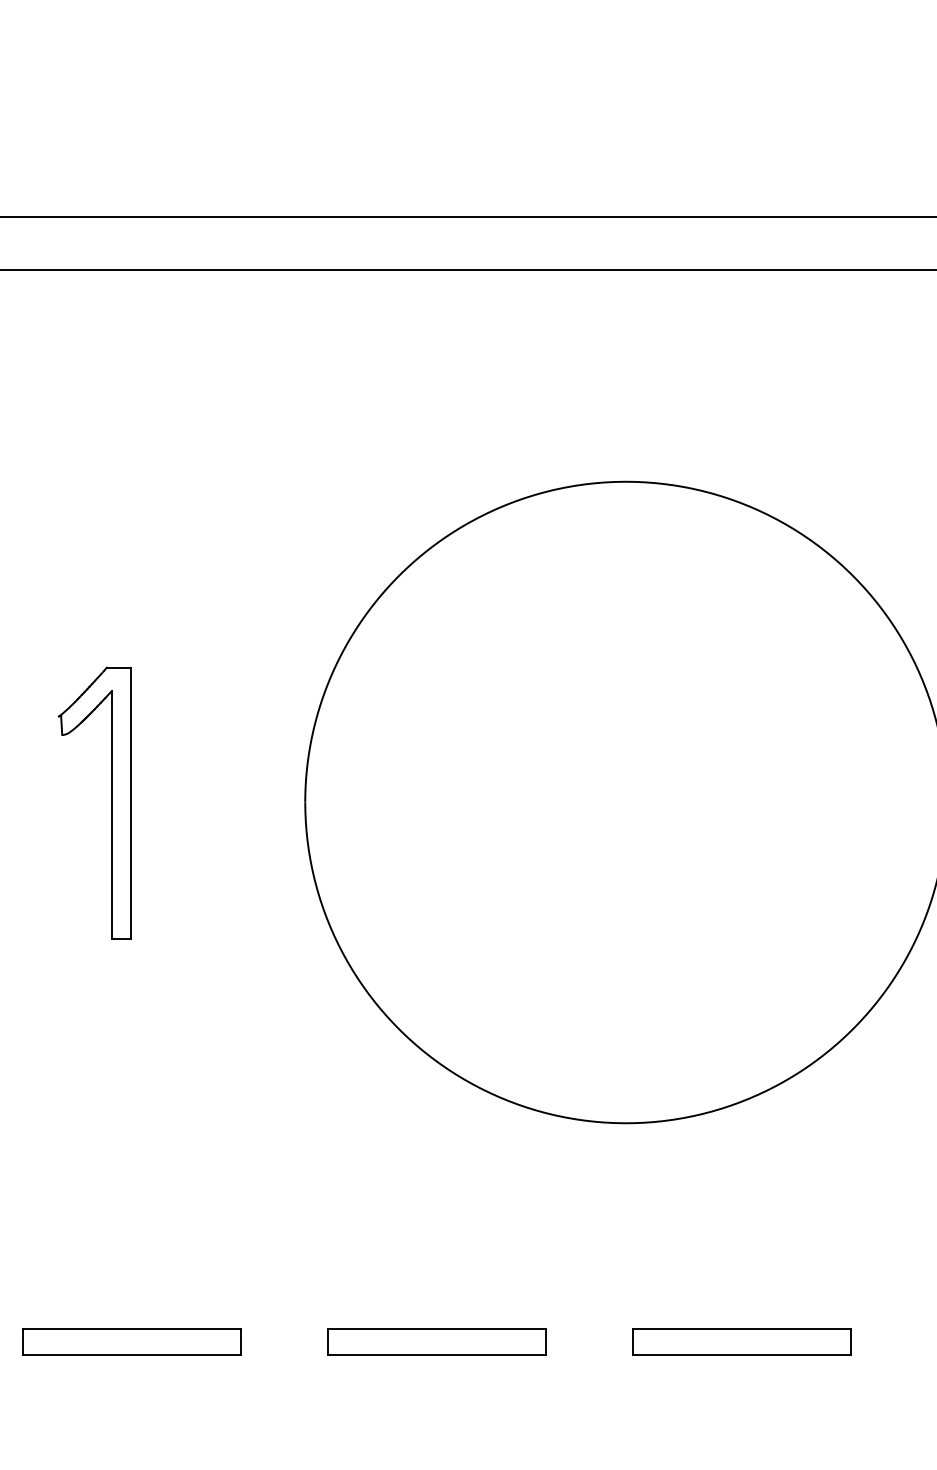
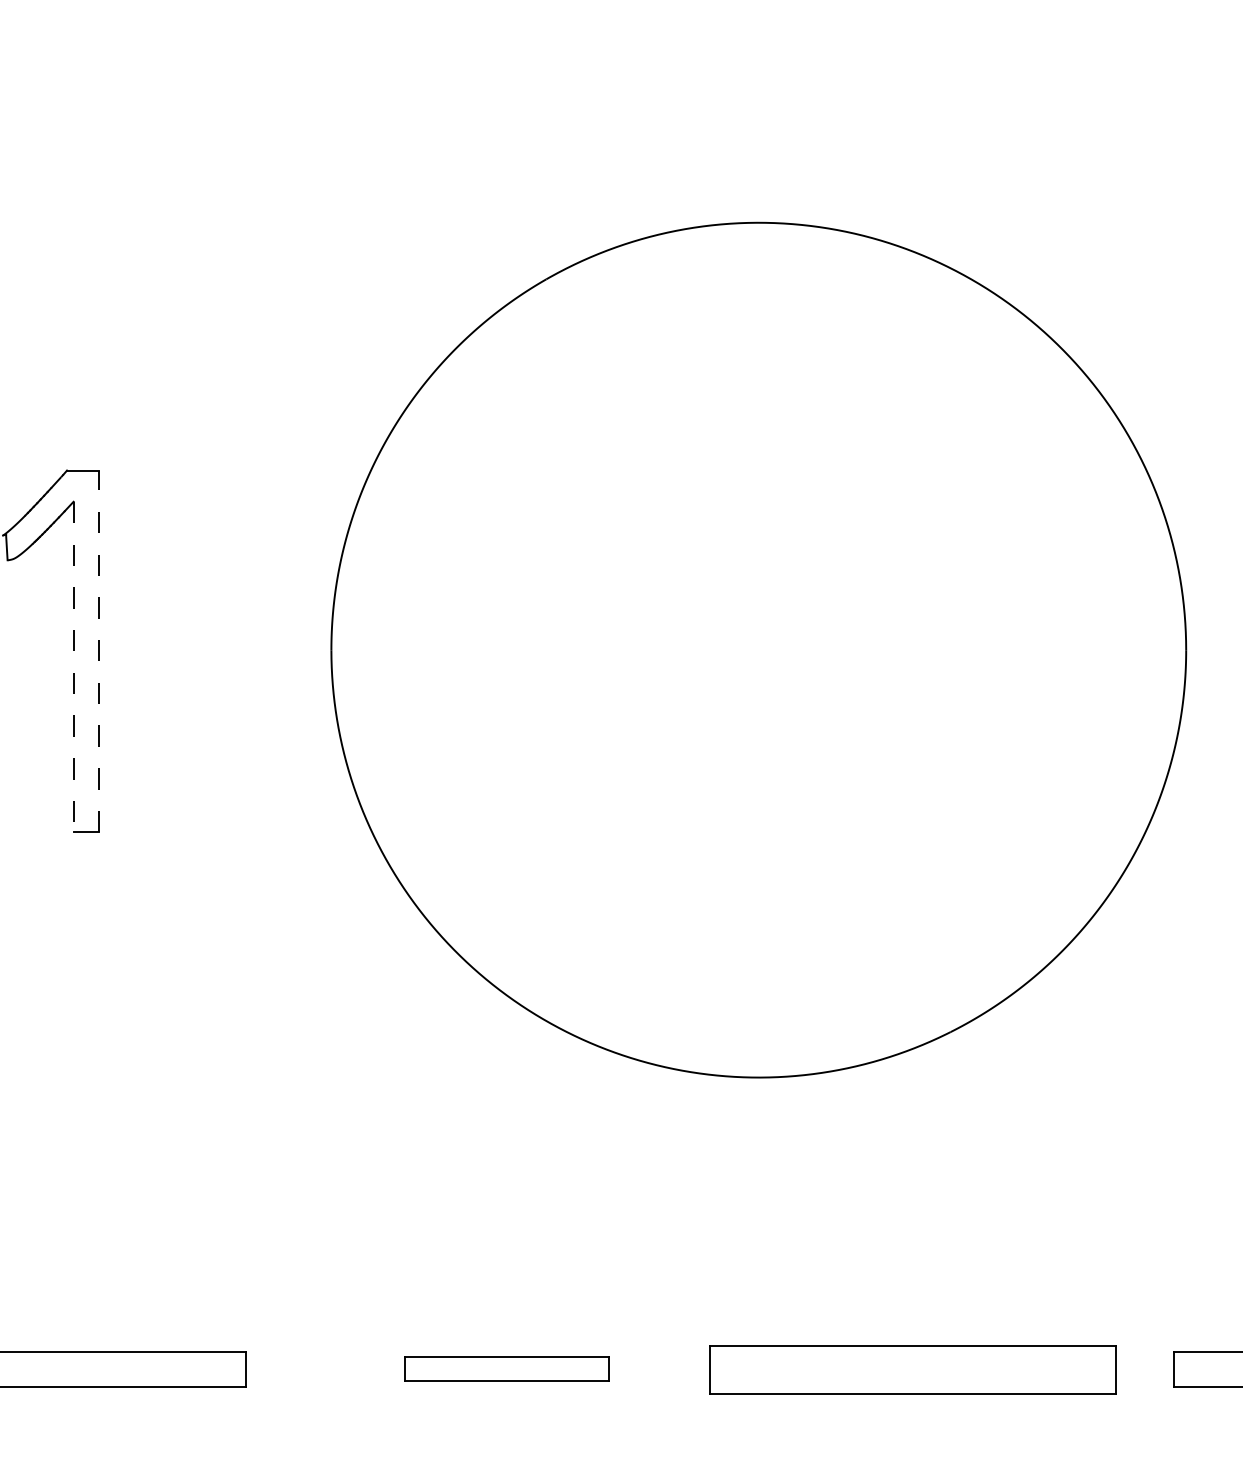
line: (130, 803) -> (98, 651), solid -> dashed
line: (111, 815) -> (73, 667), solid -> dashed
part: (436, 1341) -> (506, 1368), size x0.7
part: (741, 1341) -> (912, 1368), size x1.4

